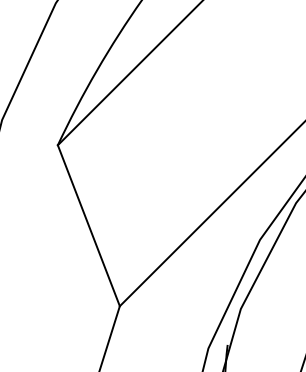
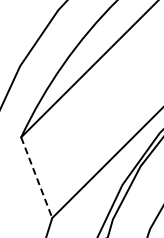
line: (88, 227) -> (36, 178), solid -> dashed

